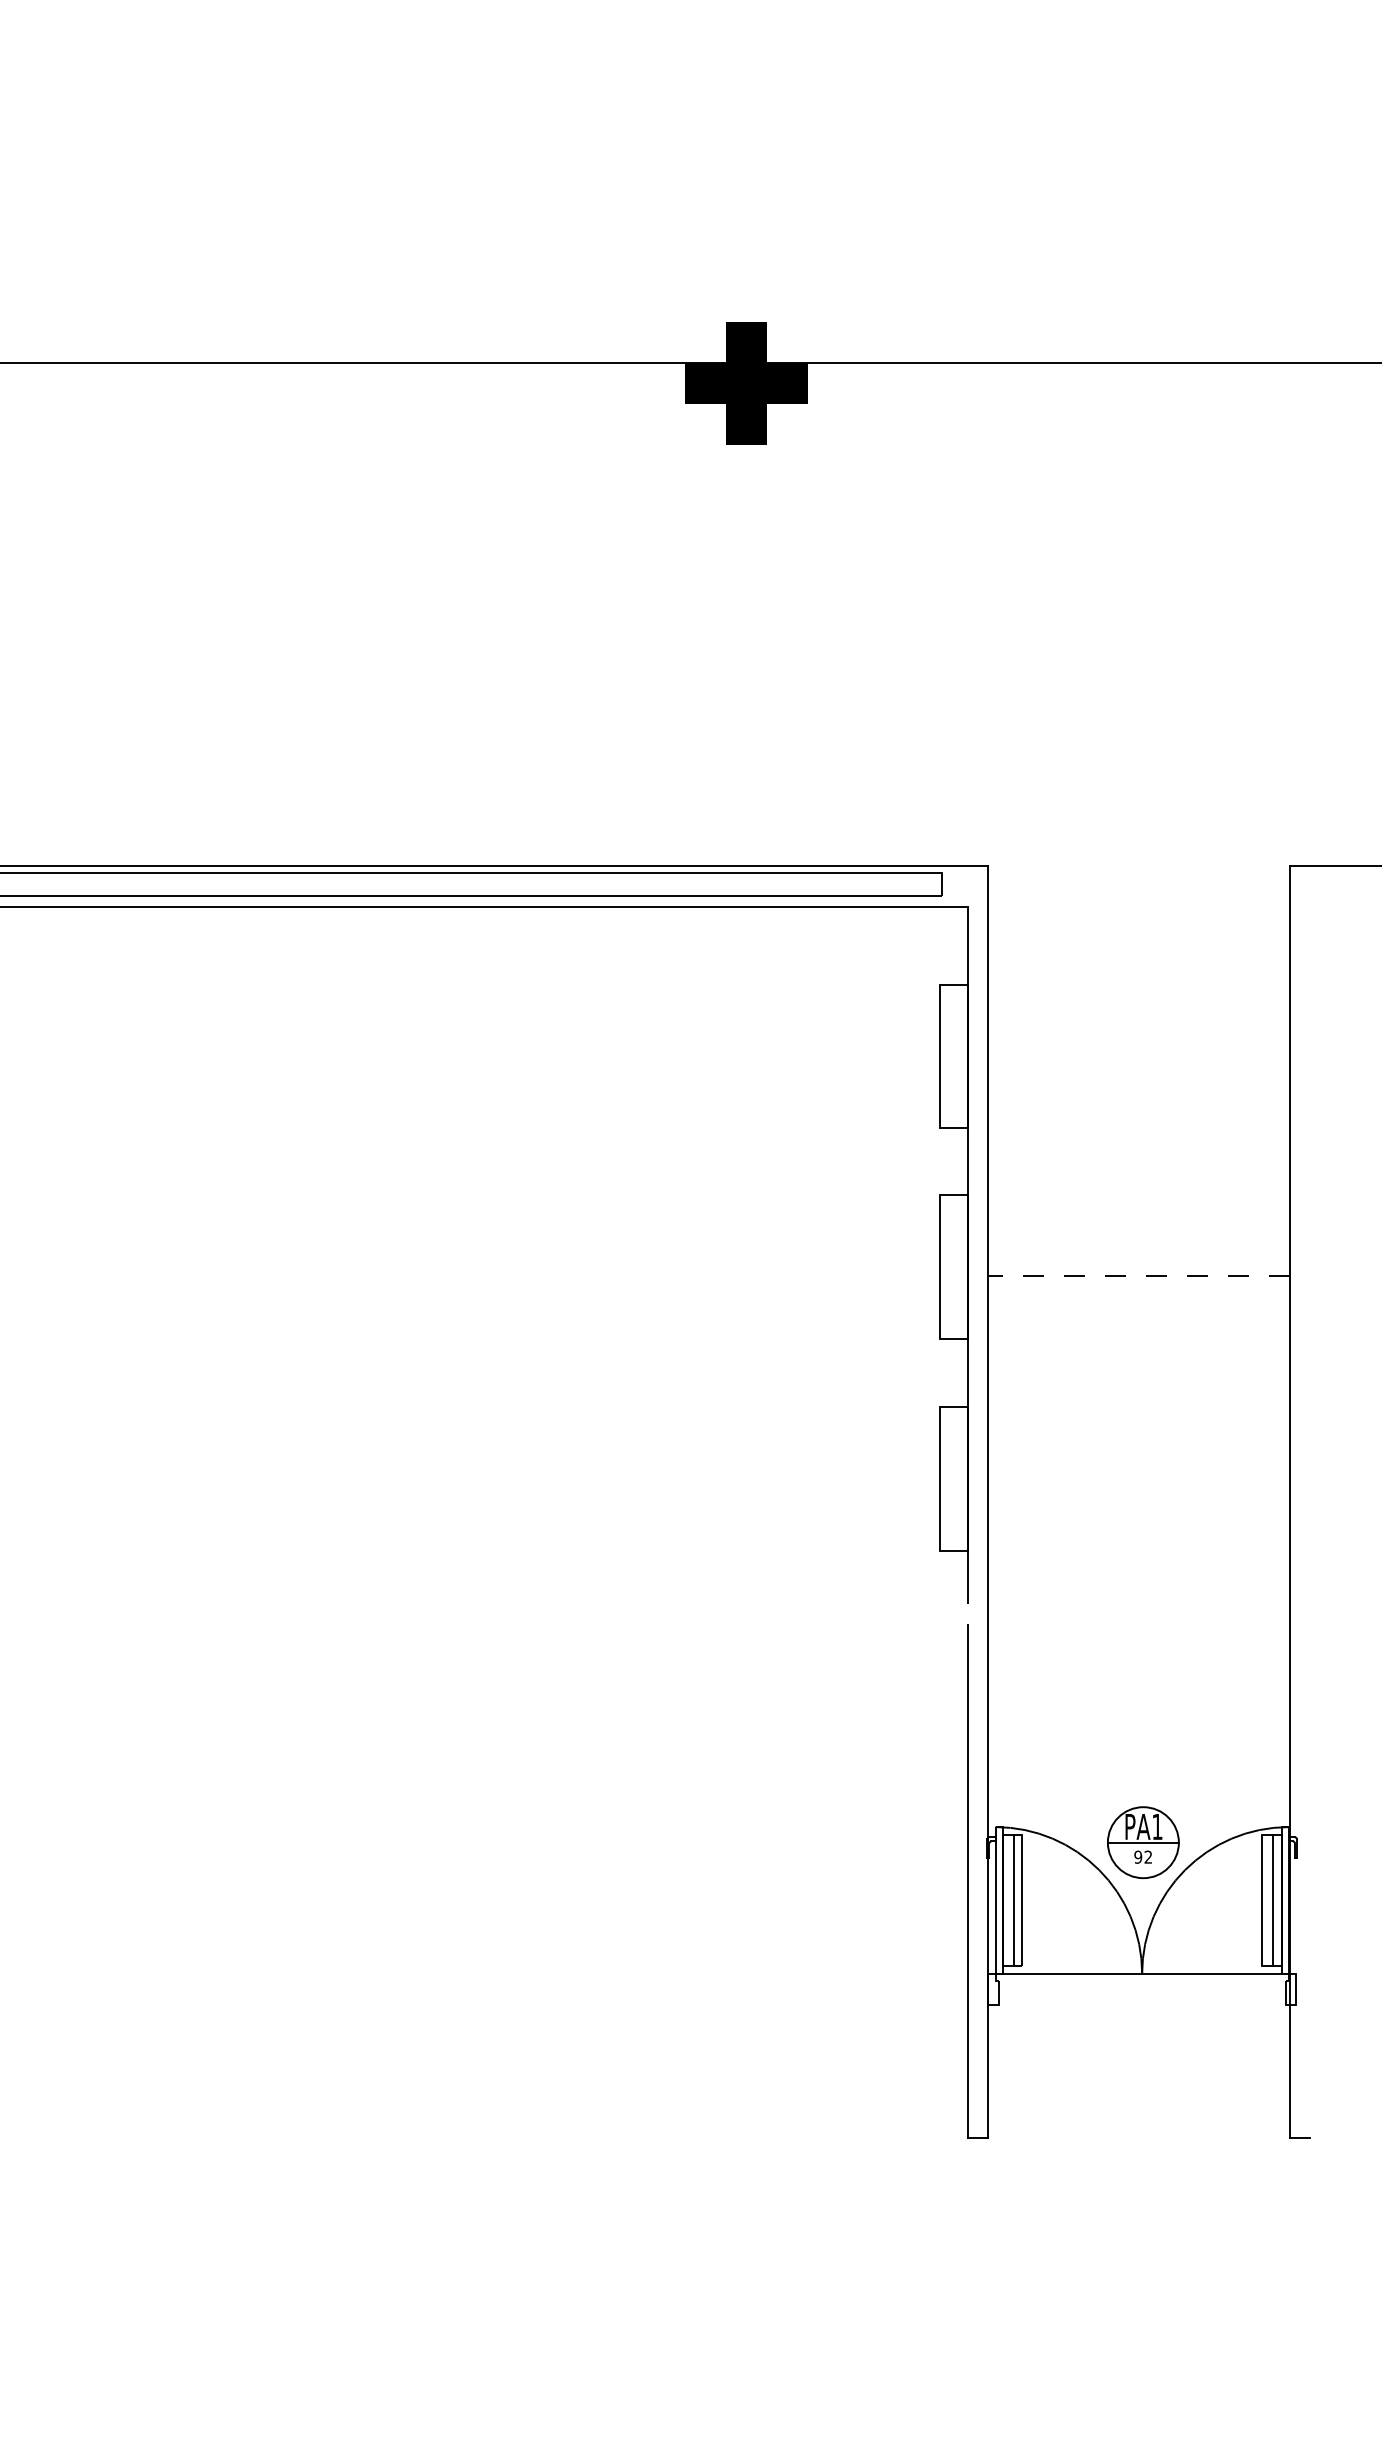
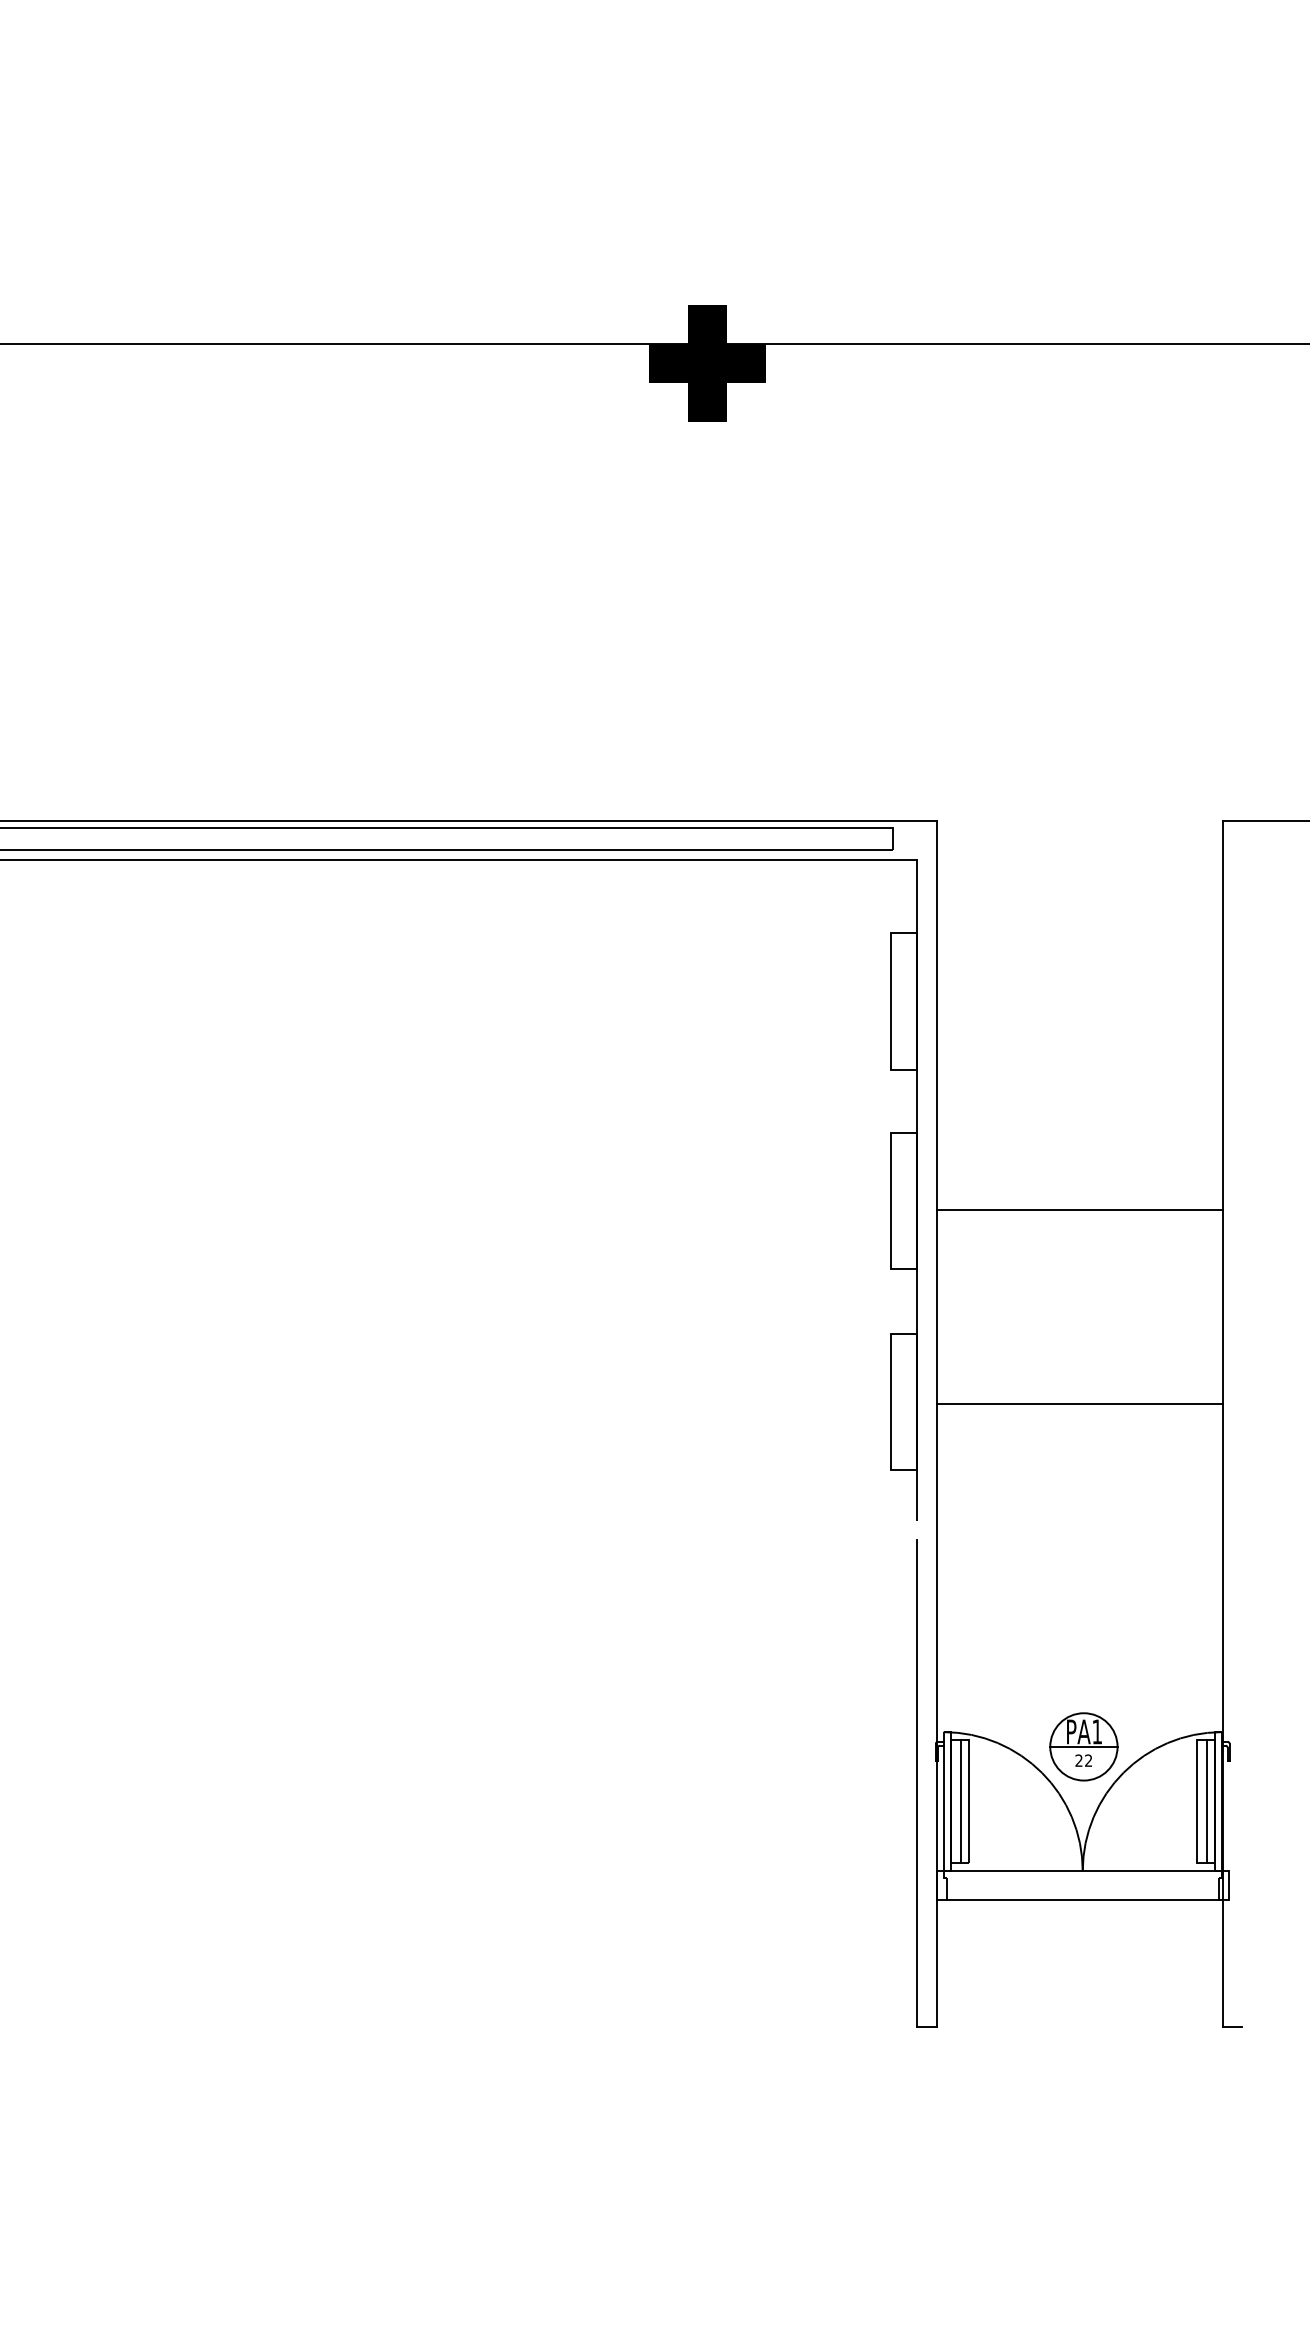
line: (1138, 1275) -> (1079, 1209), dashed -> solid
line: (1138, 1481) -> (1079, 1404), added
text: (1137, 1857) -> (1078, 1760), 92 -> 22
line: (1141, 2004) -> (1082, 1900), added

